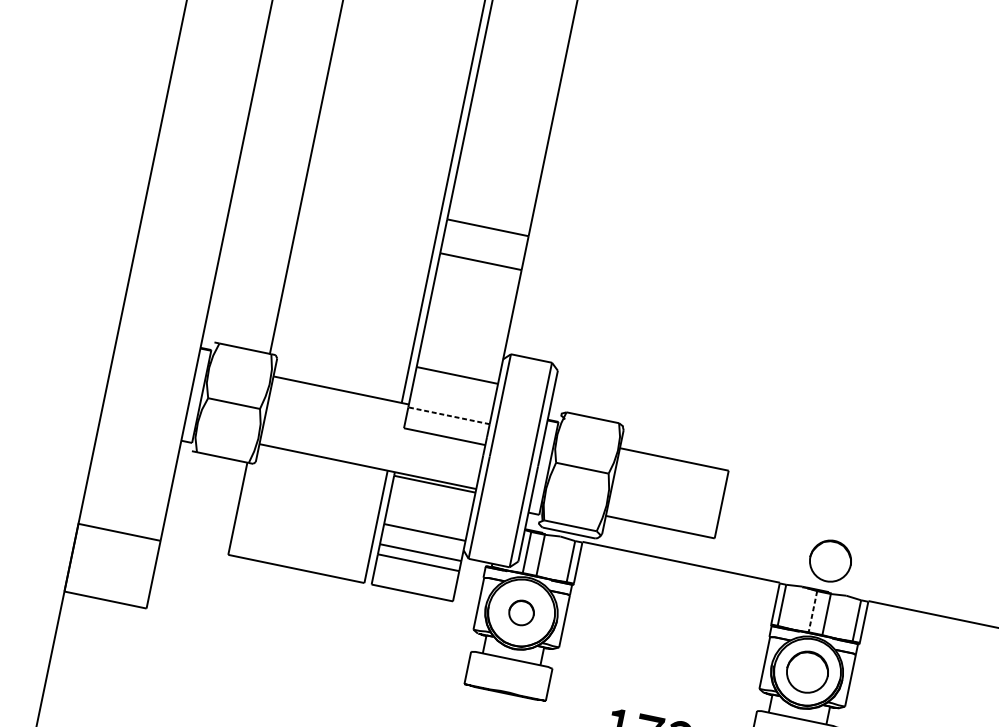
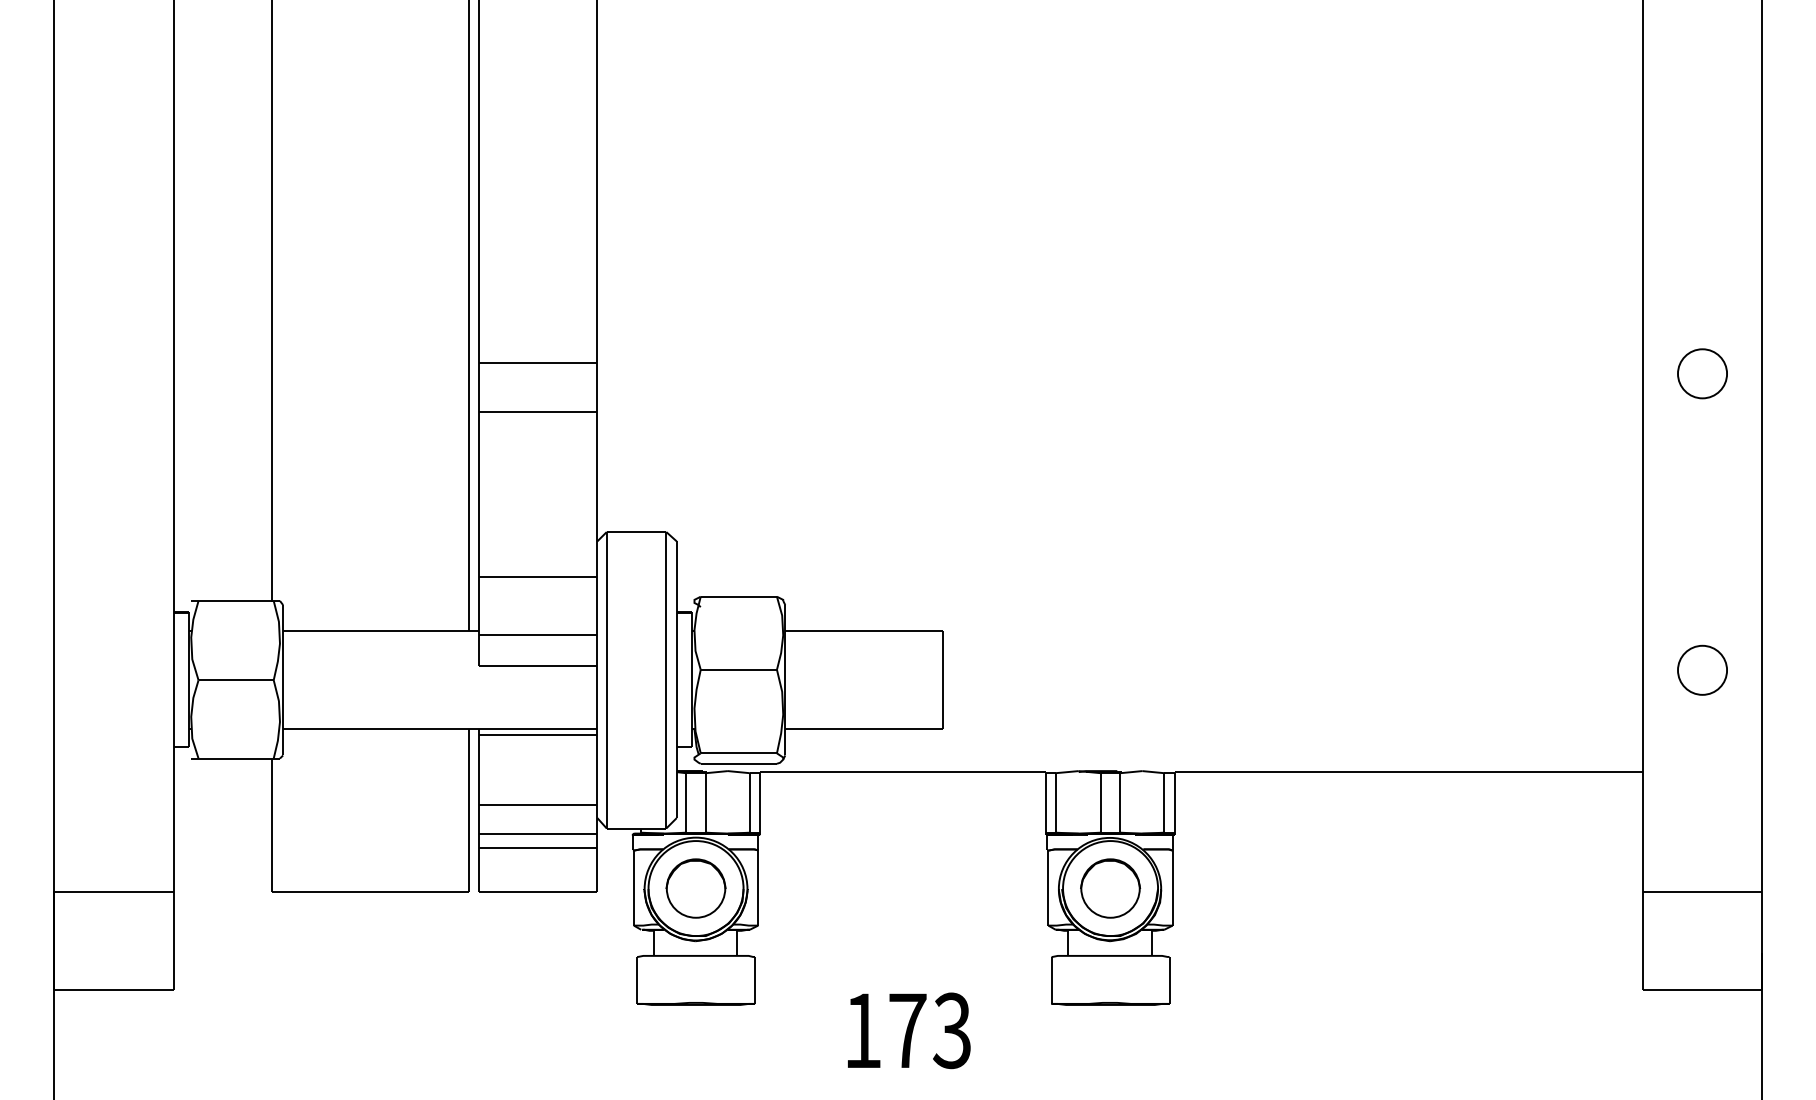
line: (449, 415) -> (538, 635), dashed -> solid
part: (830, 561) -> (1110, 727), removed
line: (812, 611) -> (1100, 802), dashed -> solid
part: (521, 612) -> (695, 888), size x1.67

